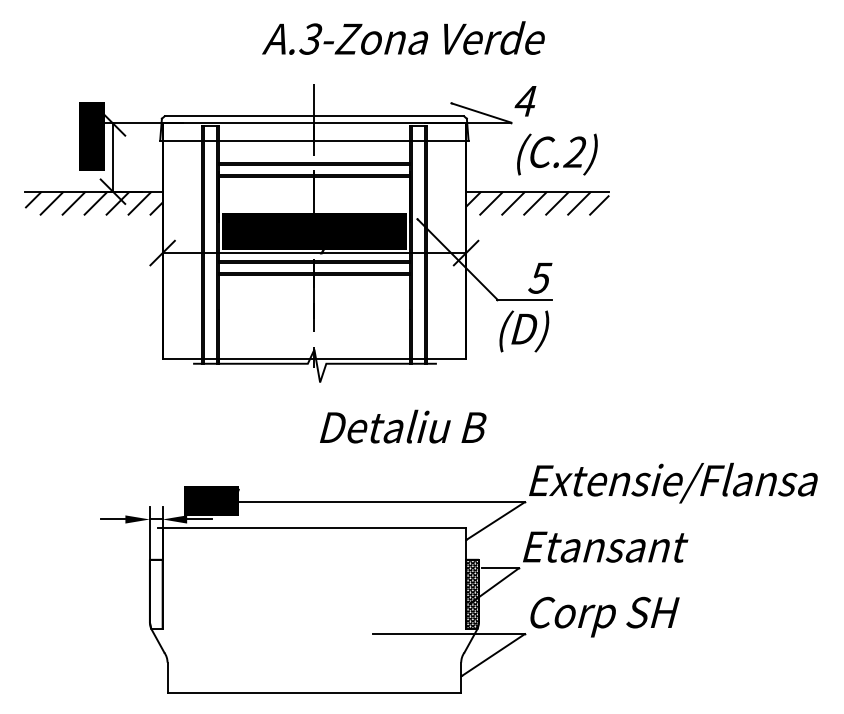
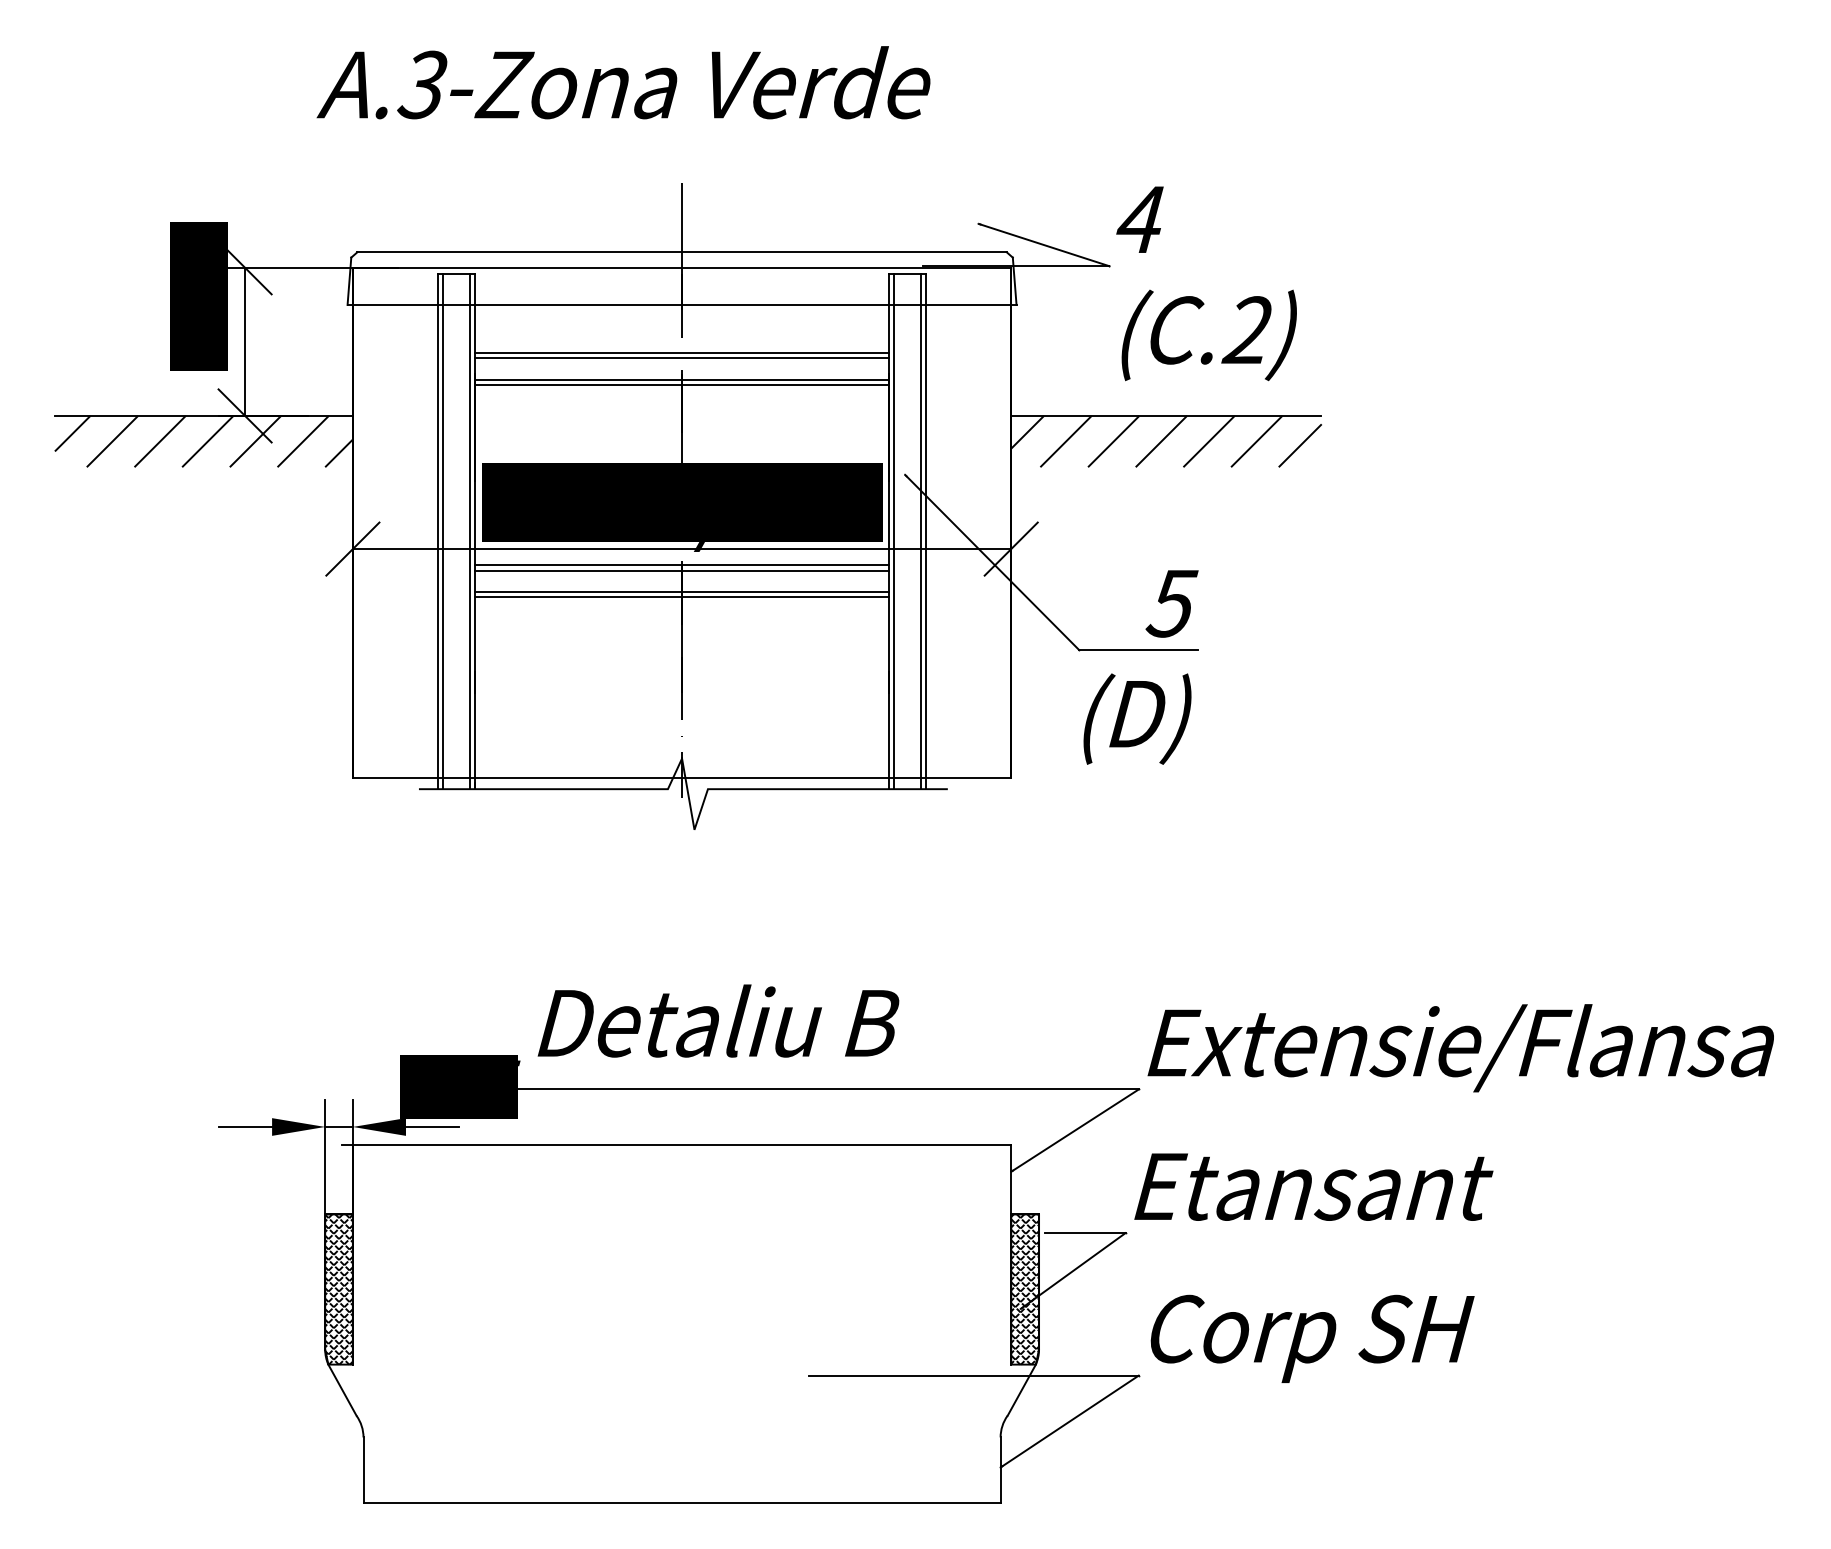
text: (403, 37) -> (623, 81), moved
text: (403, 426) -> (719, 1020), moved
hatch: (155, 594) -> (337, 1289), added

